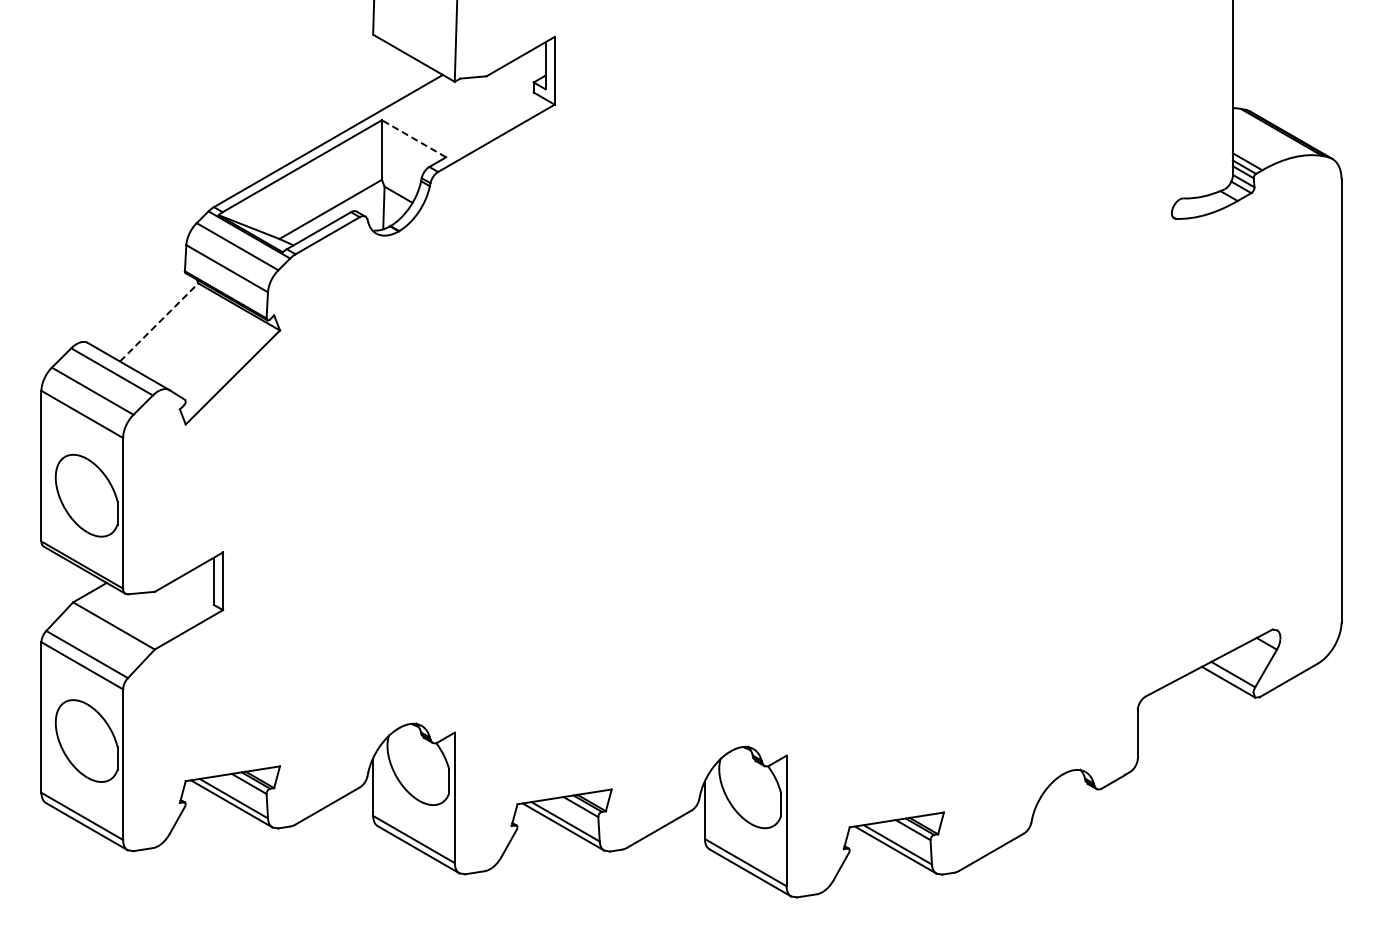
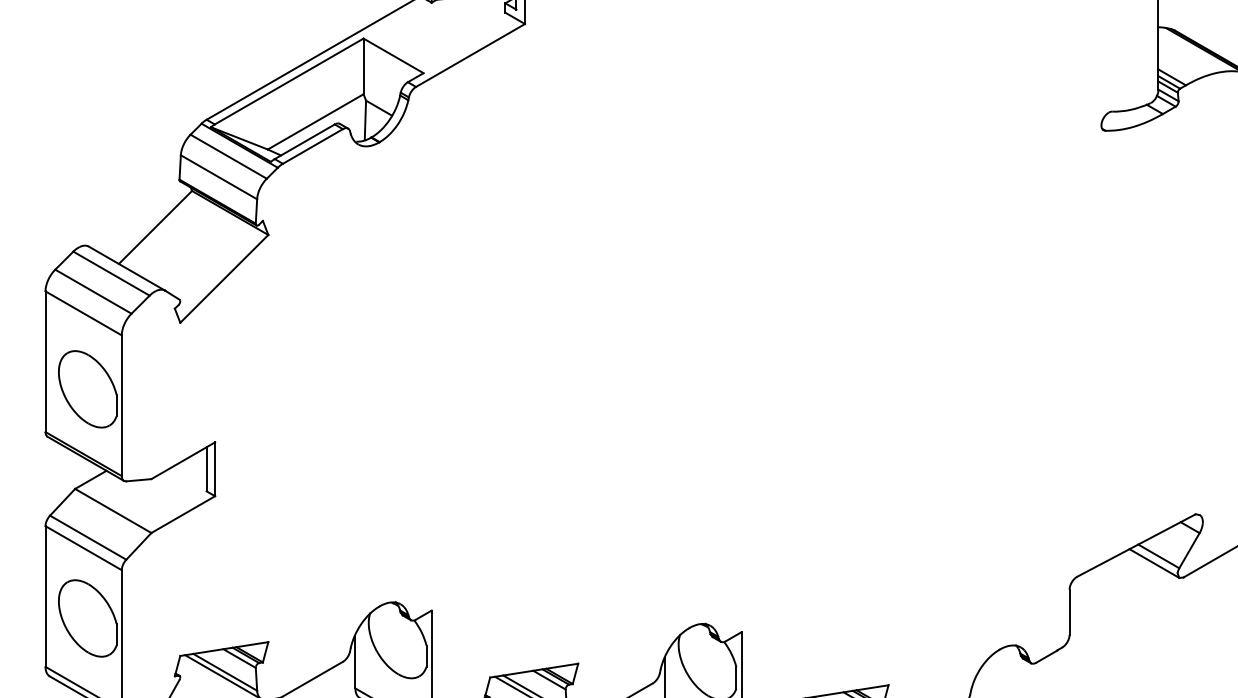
line: (413, 138) -> (393, 55), dashed -> solid
line: (159, 322) -> (155, 227), dashed -> solid

